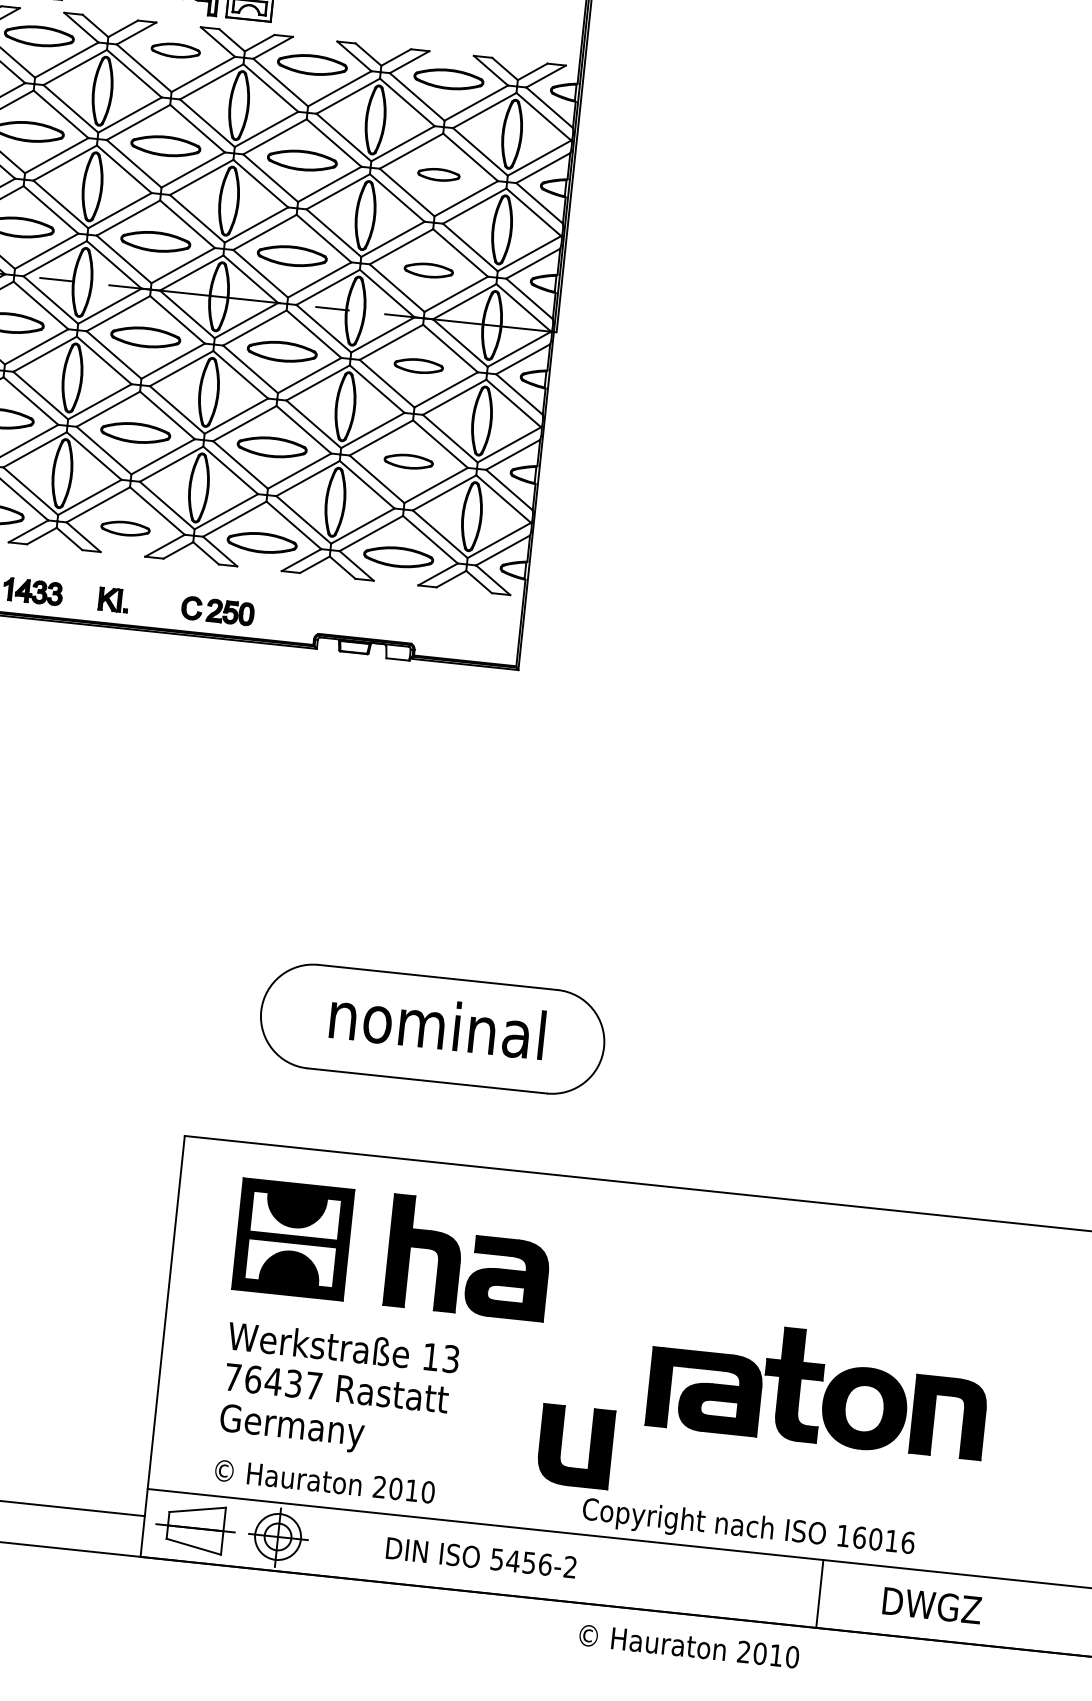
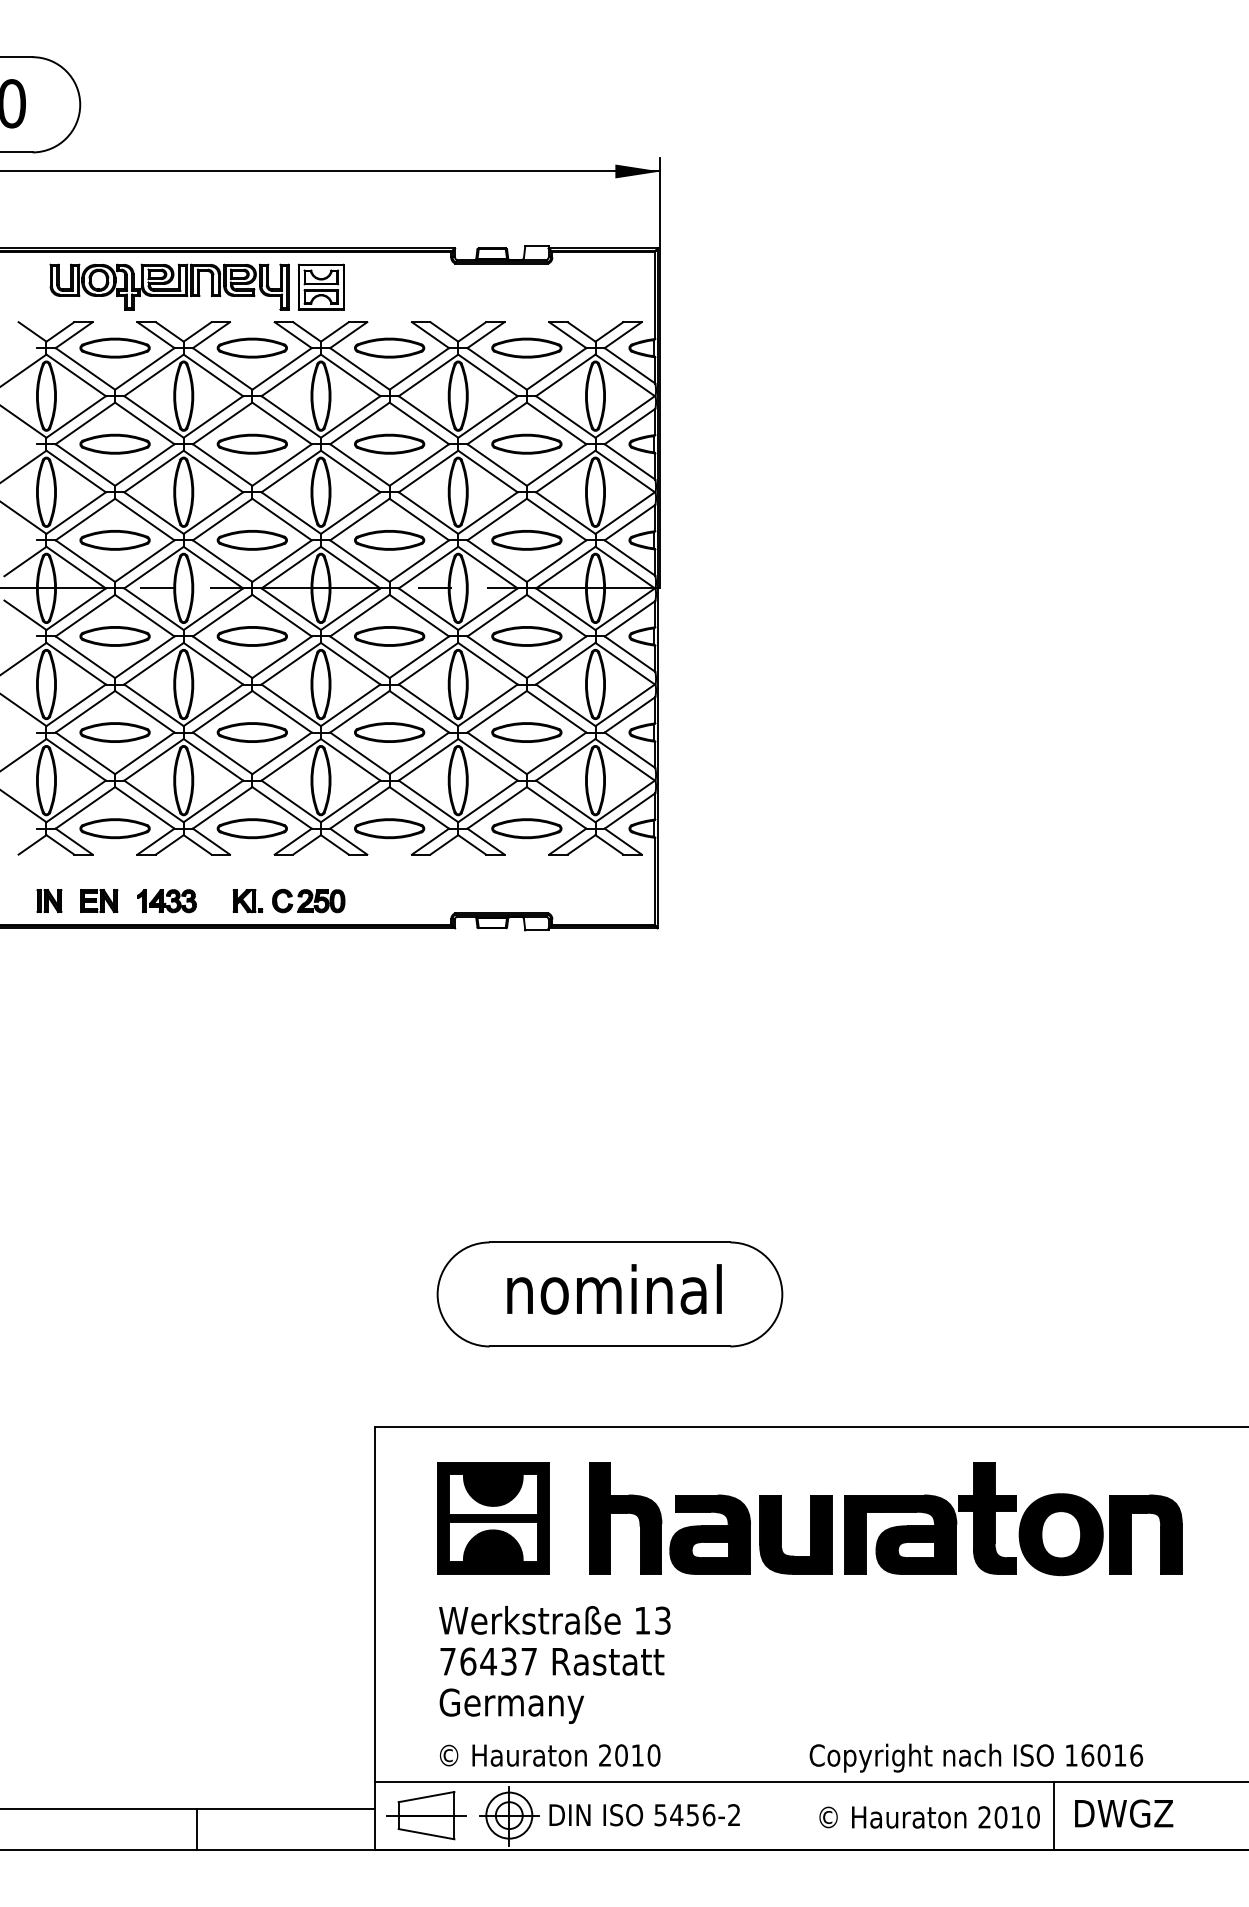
part: (175, 49) -> (251, 347), size x1.43
part: (438, 174) -> (526, 443), size x1.67
part: (428, 270) -> (526, 540), size x1.43
part: (418, 366) -> (526, 636), size x1.43
part: (408, 461) -> (526, 732), size x1.43
part: (124, 528) -> (251, 828), size x1.43
part: (217, 610) -> (308, 900), moved
part: (825, 1390) -> (1020, 1520), moved
part: (561, 1444) -> (781, 1534), moved
text: (481, 1558) -> (644, 1815), moved
text: (932, 1605) -> (1124, 1813), moved
text: (689, 1646) -> (929, 1817), moved

